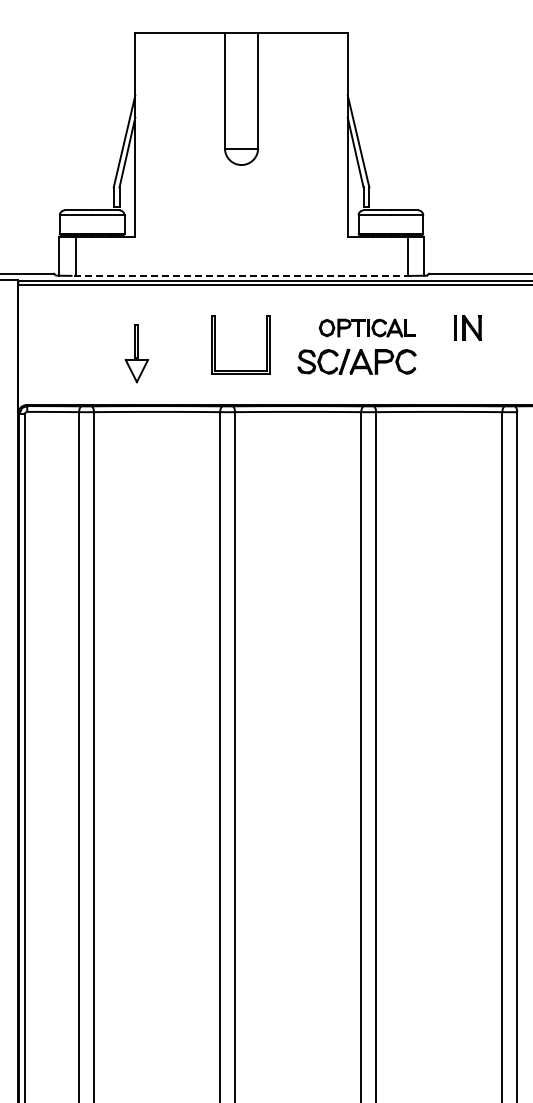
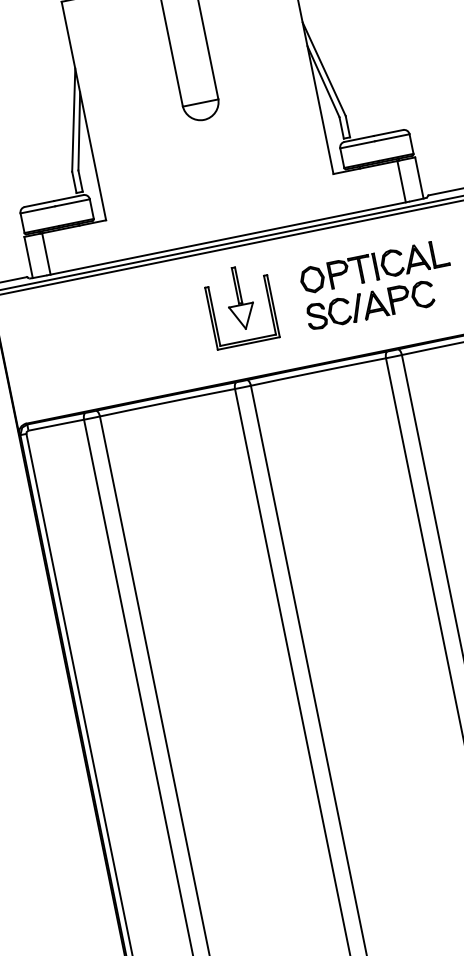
line: (241, 275) -> (228, 238), dashed -> solid
part: (367, 327) -> (374, 266), size x1.43
part: (136, 353) -> (239, 298), moved

